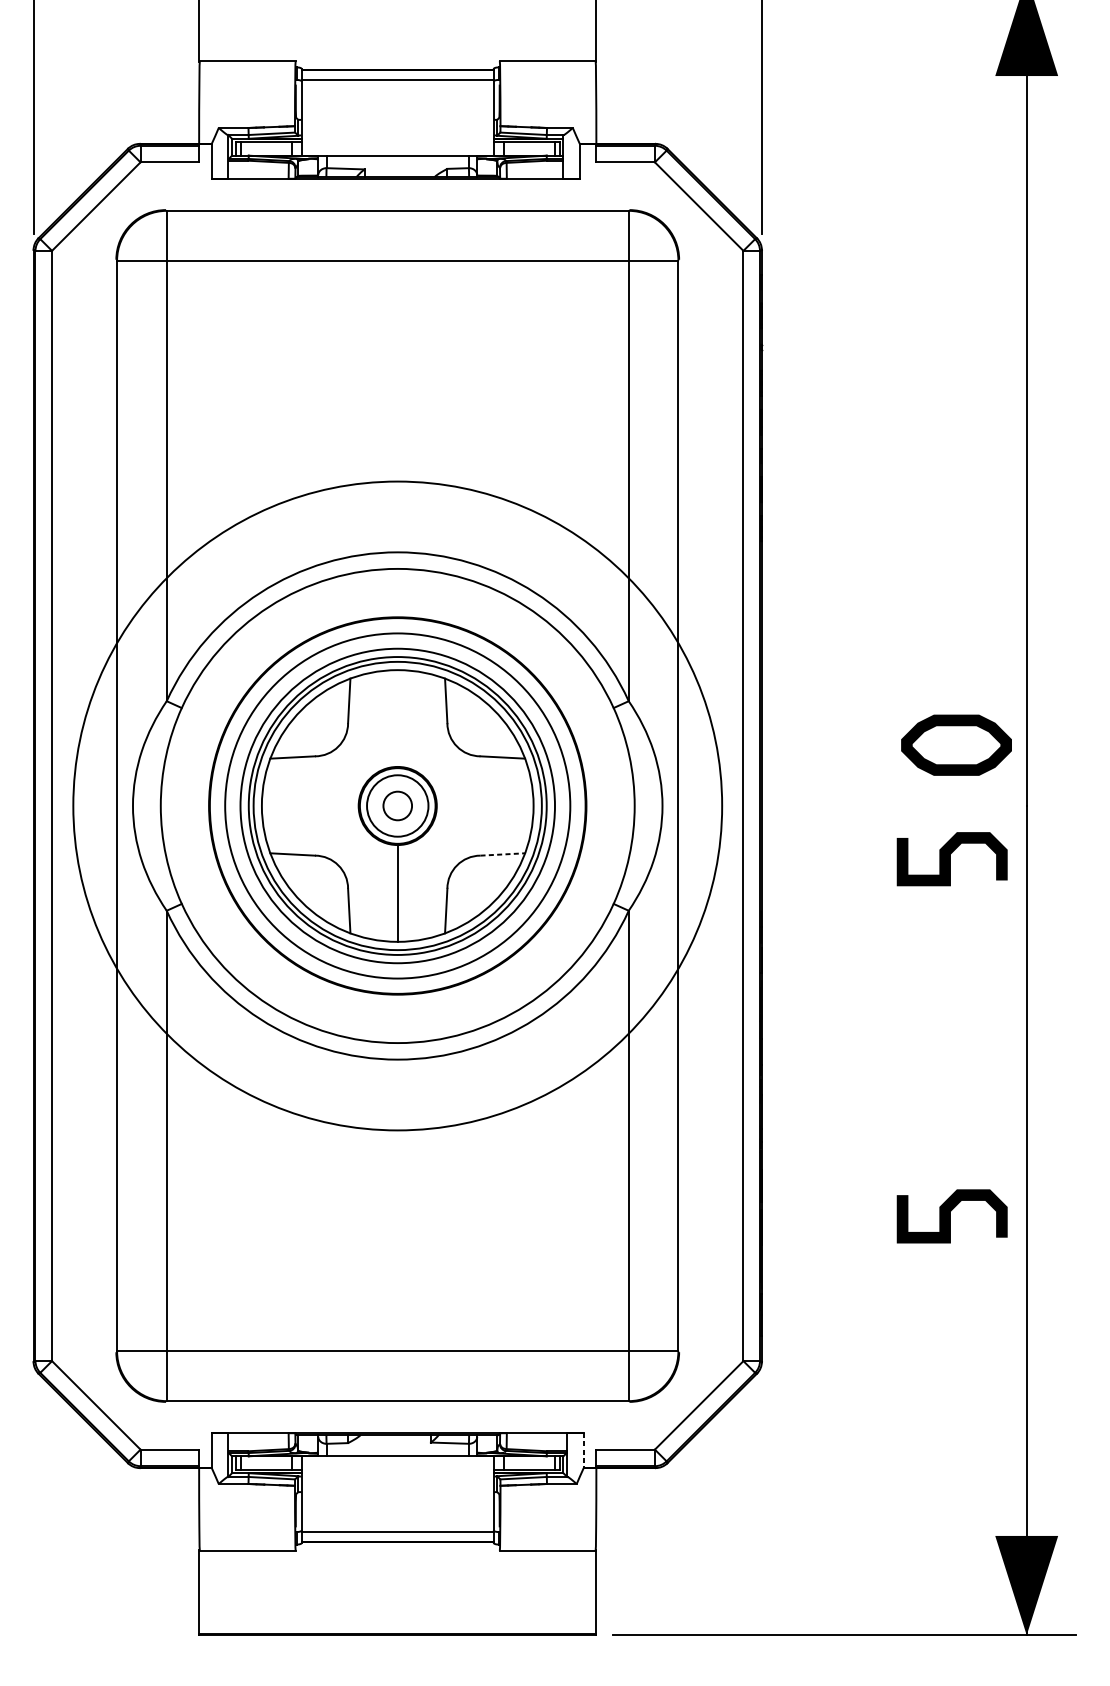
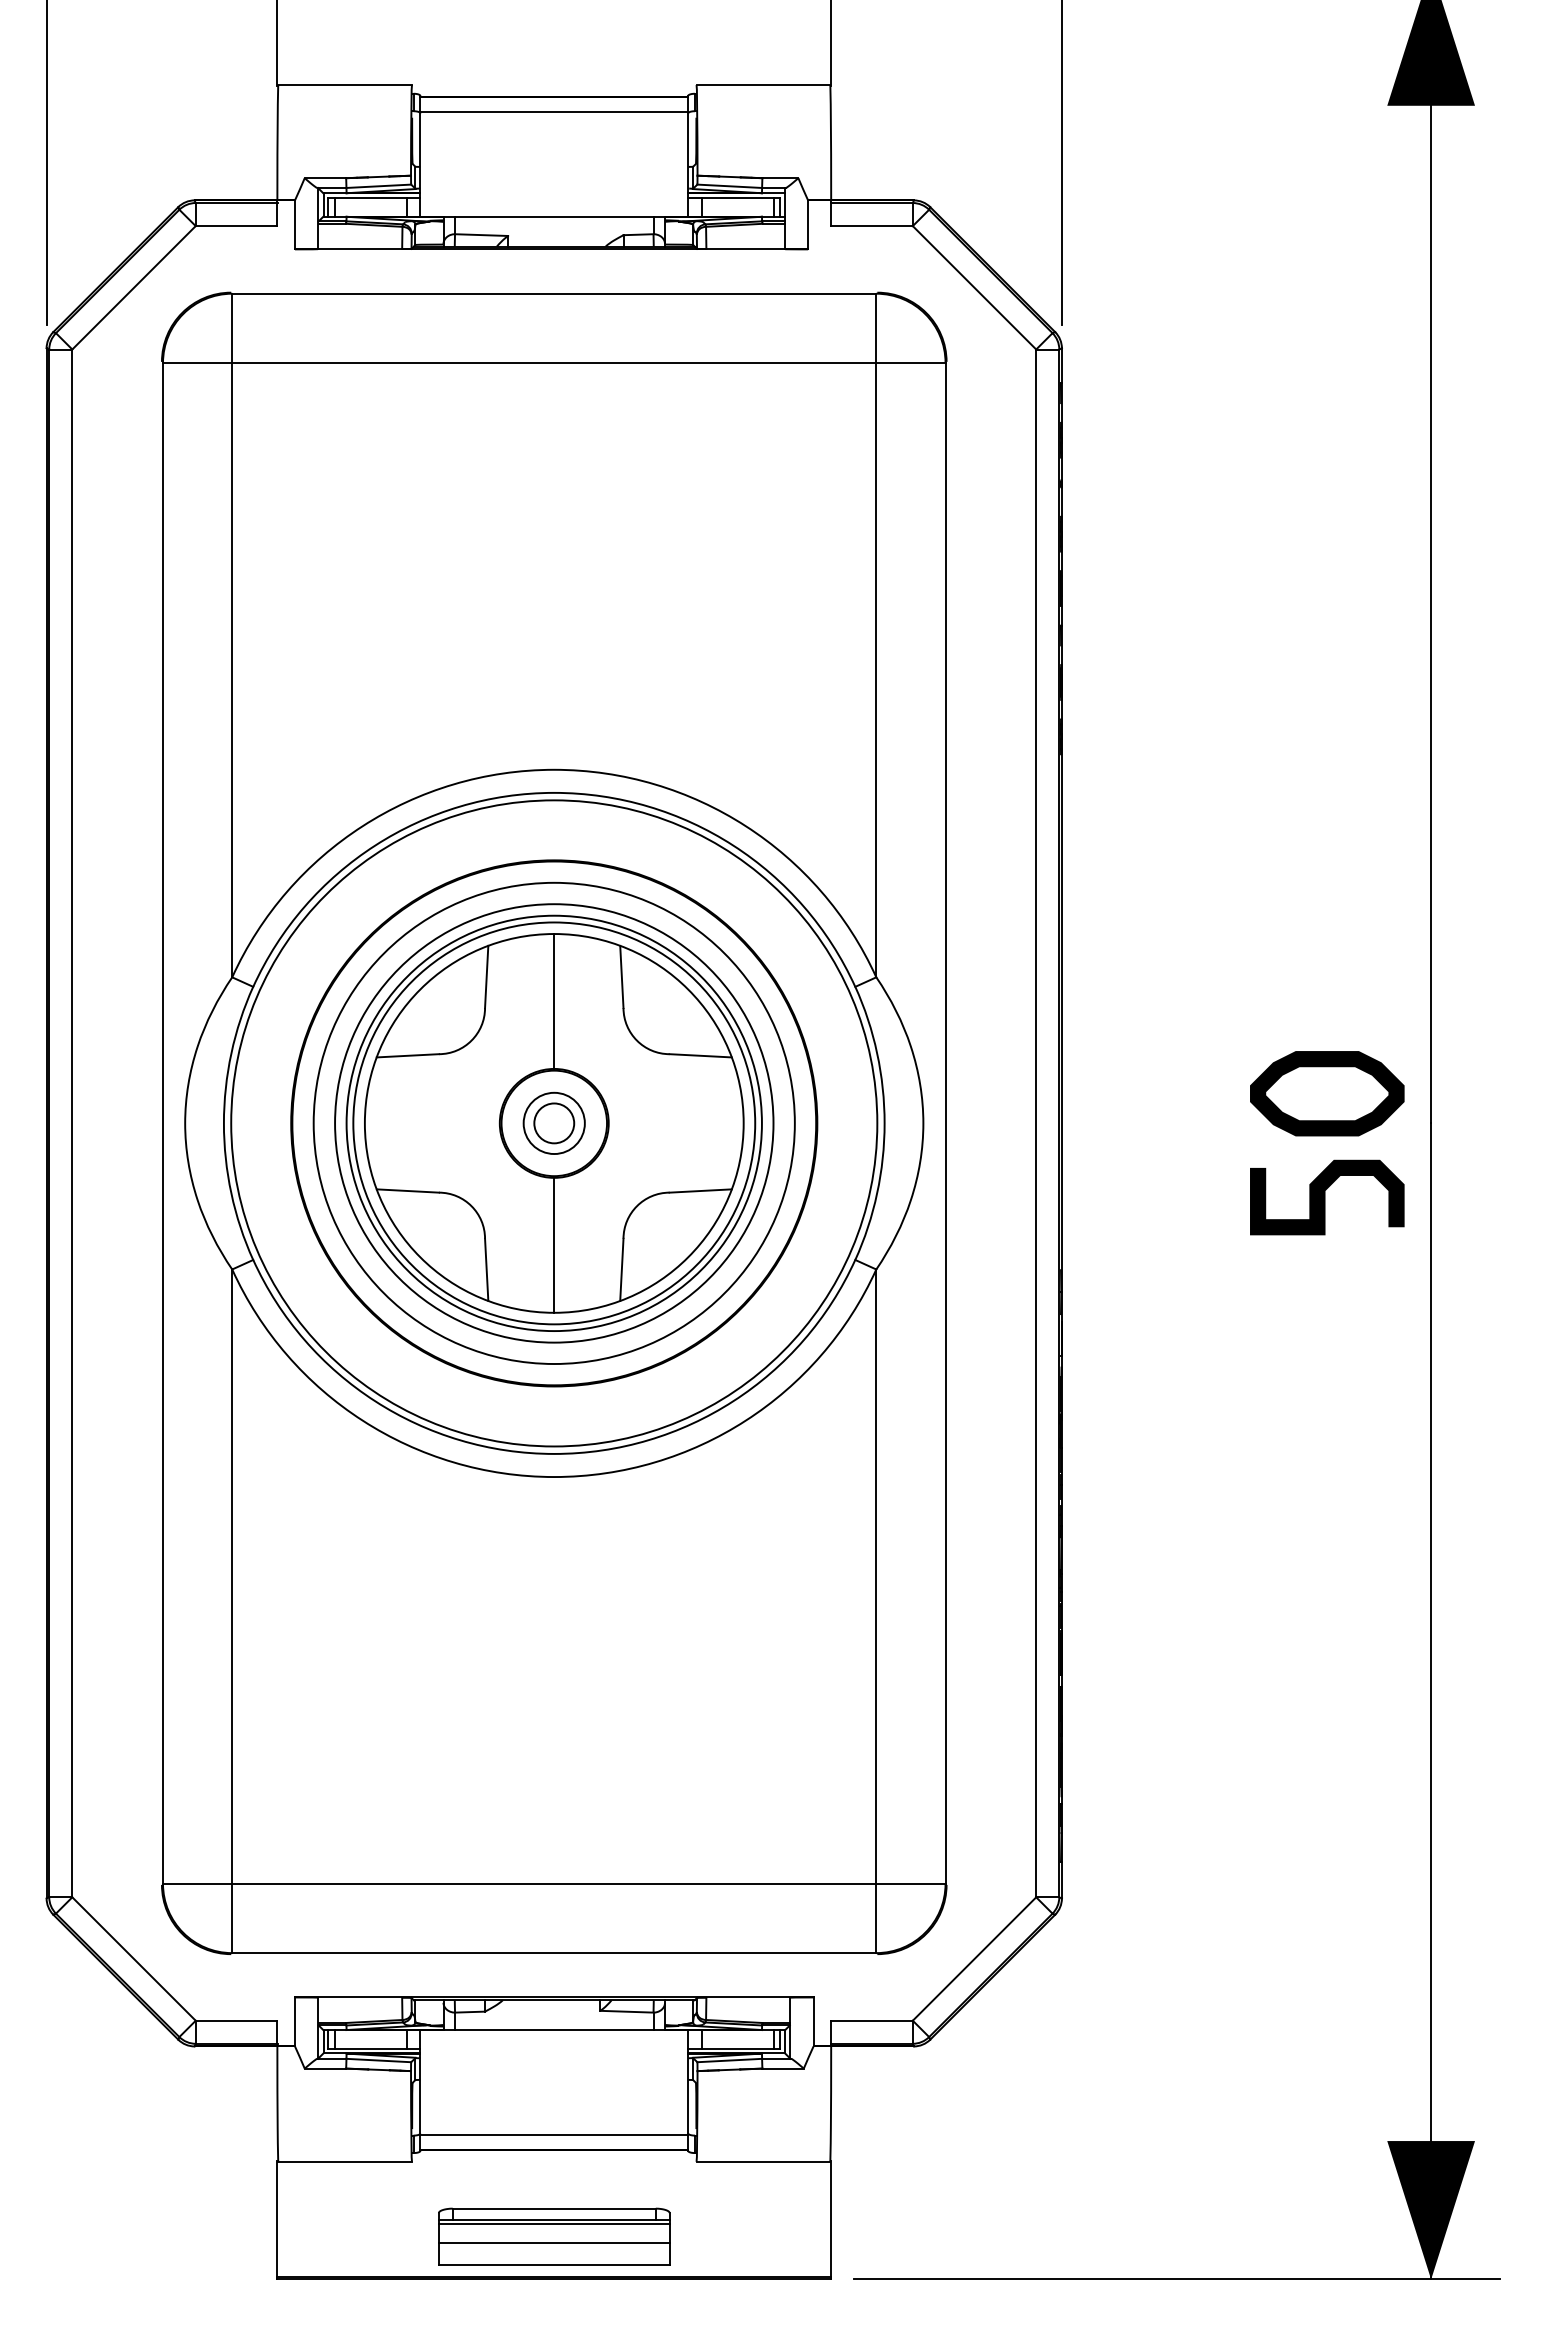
line: (397, 718) -> (554, 1001), added
part: (956, 745) -> (1327, 1093), moved
circle: (397, 806) -> (553, 1123), size x0.71
circle: (397, 806) -> (554, 1123), size x0.71
line: (503, 854) -> (701, 1190), dashed -> solid
curve: (950, 1216) -> (1325, 1695), removed
line: (583, 1450) -> (813, 2022), dashed -> solid
part: (397, 1604) -> (554, 2236), added

